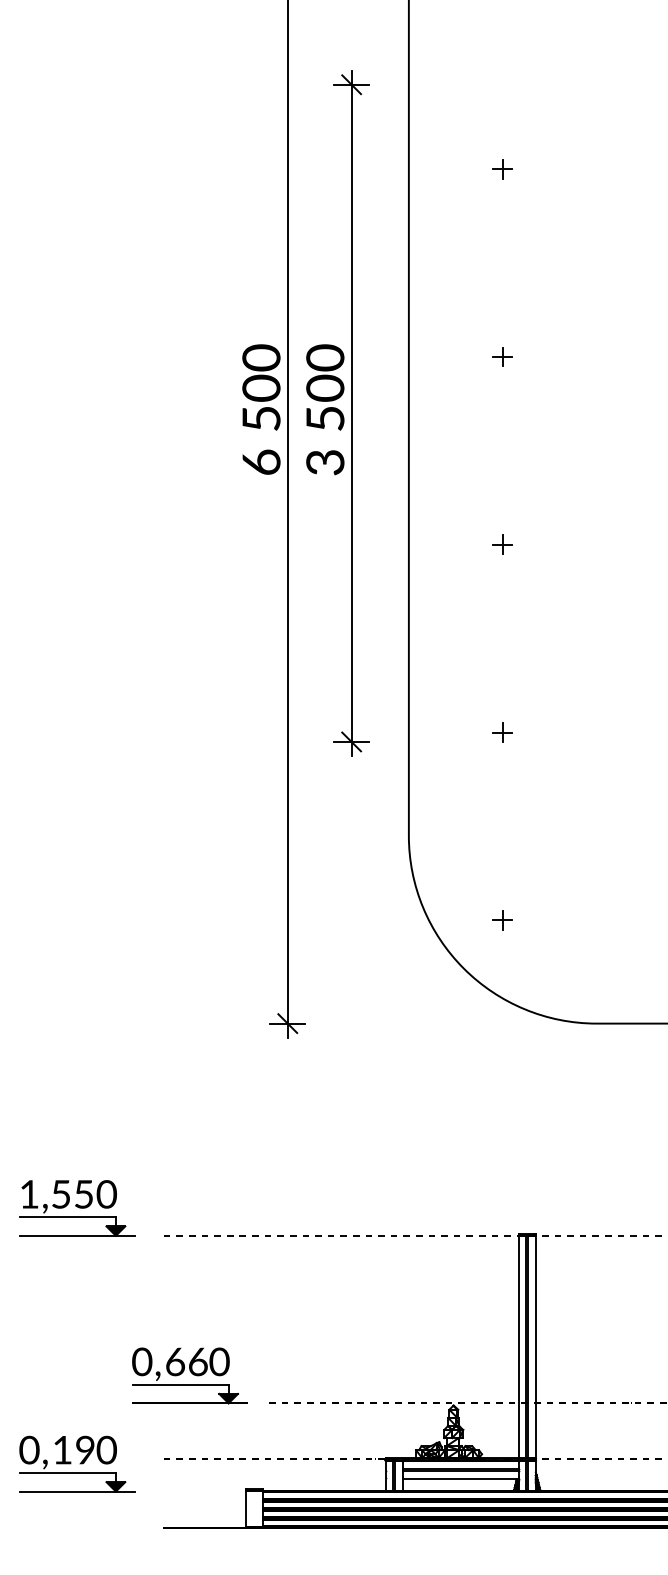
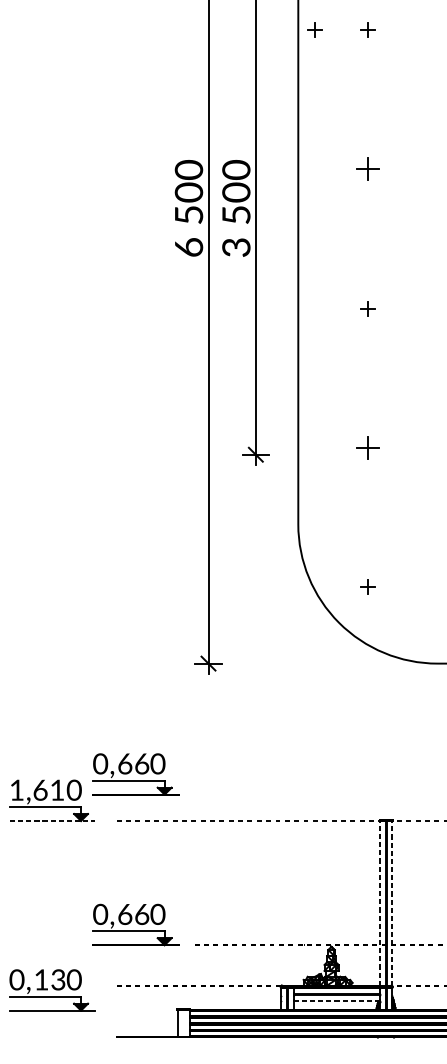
part: (431, 169) -> (315, 30), added
part: (502, 356) -> (367, 168), size x1.6
part: (502, 732) -> (367, 447), size x1.6
part: (189, 1172) -> (135, 774), added
text: (72, 1194) -> (48, 790), 1,55 -> 1,61
line: (77, 1235) -> (52, 820), solid -> dashed
line: (518, 1347) -> (379, 903), solid -> dashed
line: (535, 1347) -> (392, 903), solid -> dashed
text: (85, 1450) -> (58, 980), 19 -> 13
line: (461, 1479) -> (337, 1001), solid -> dashed

